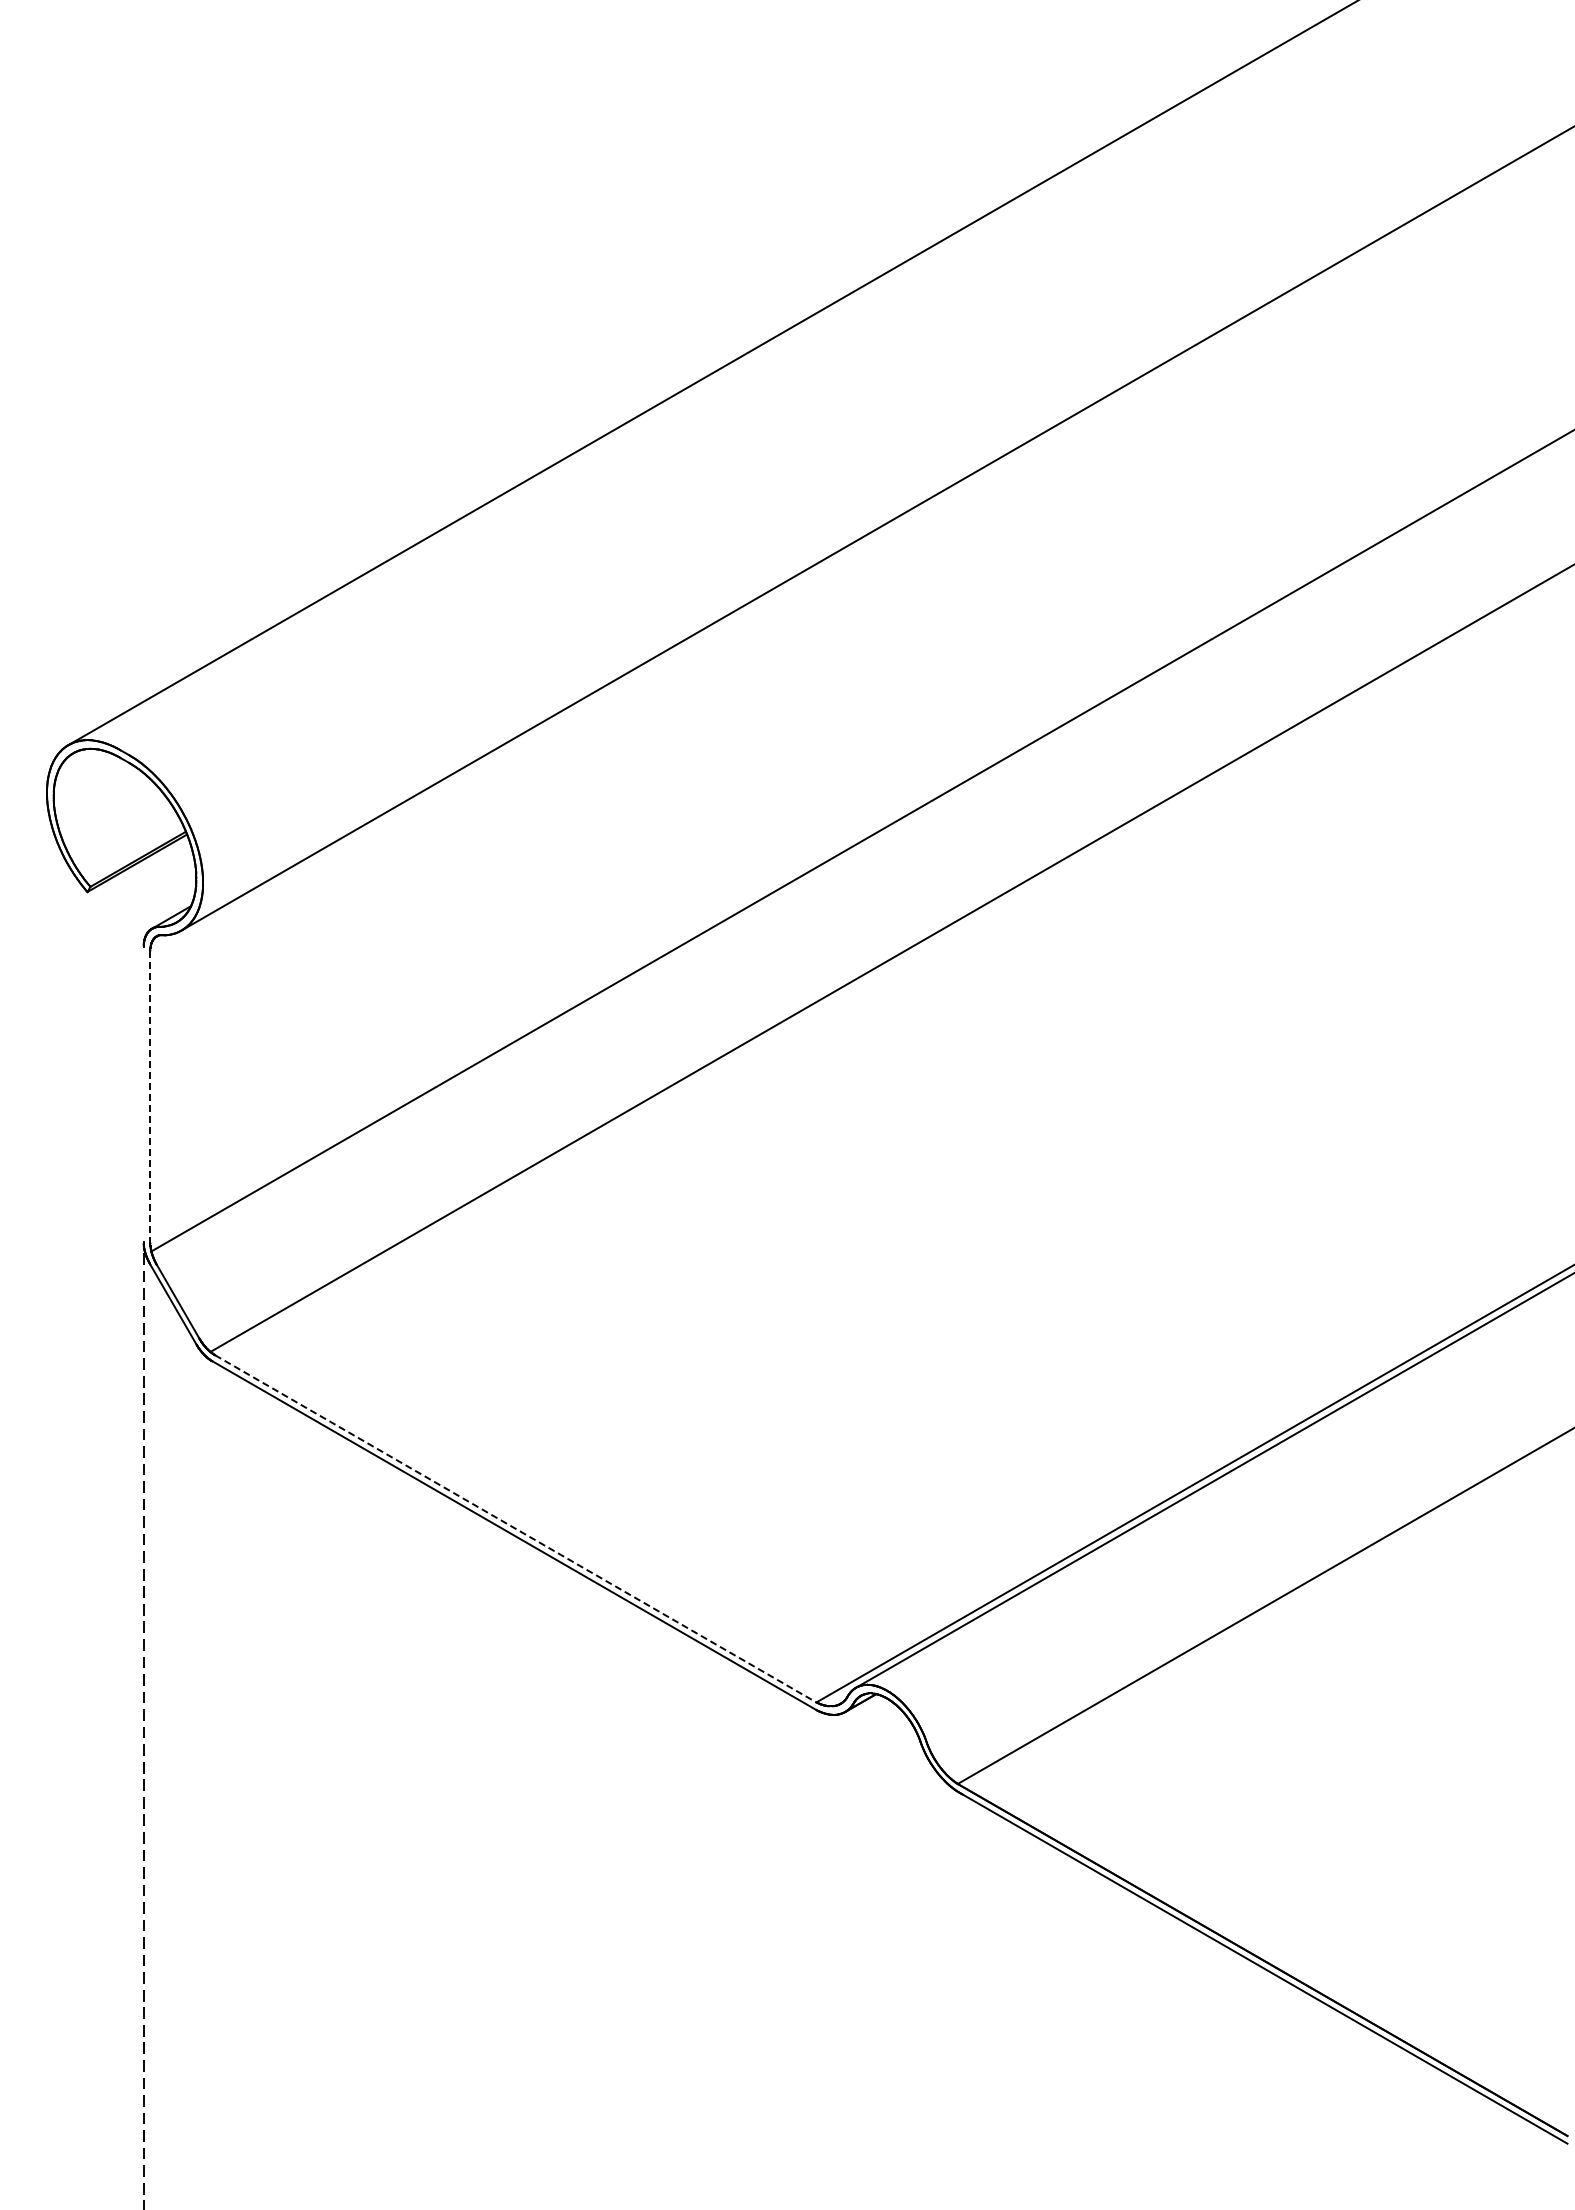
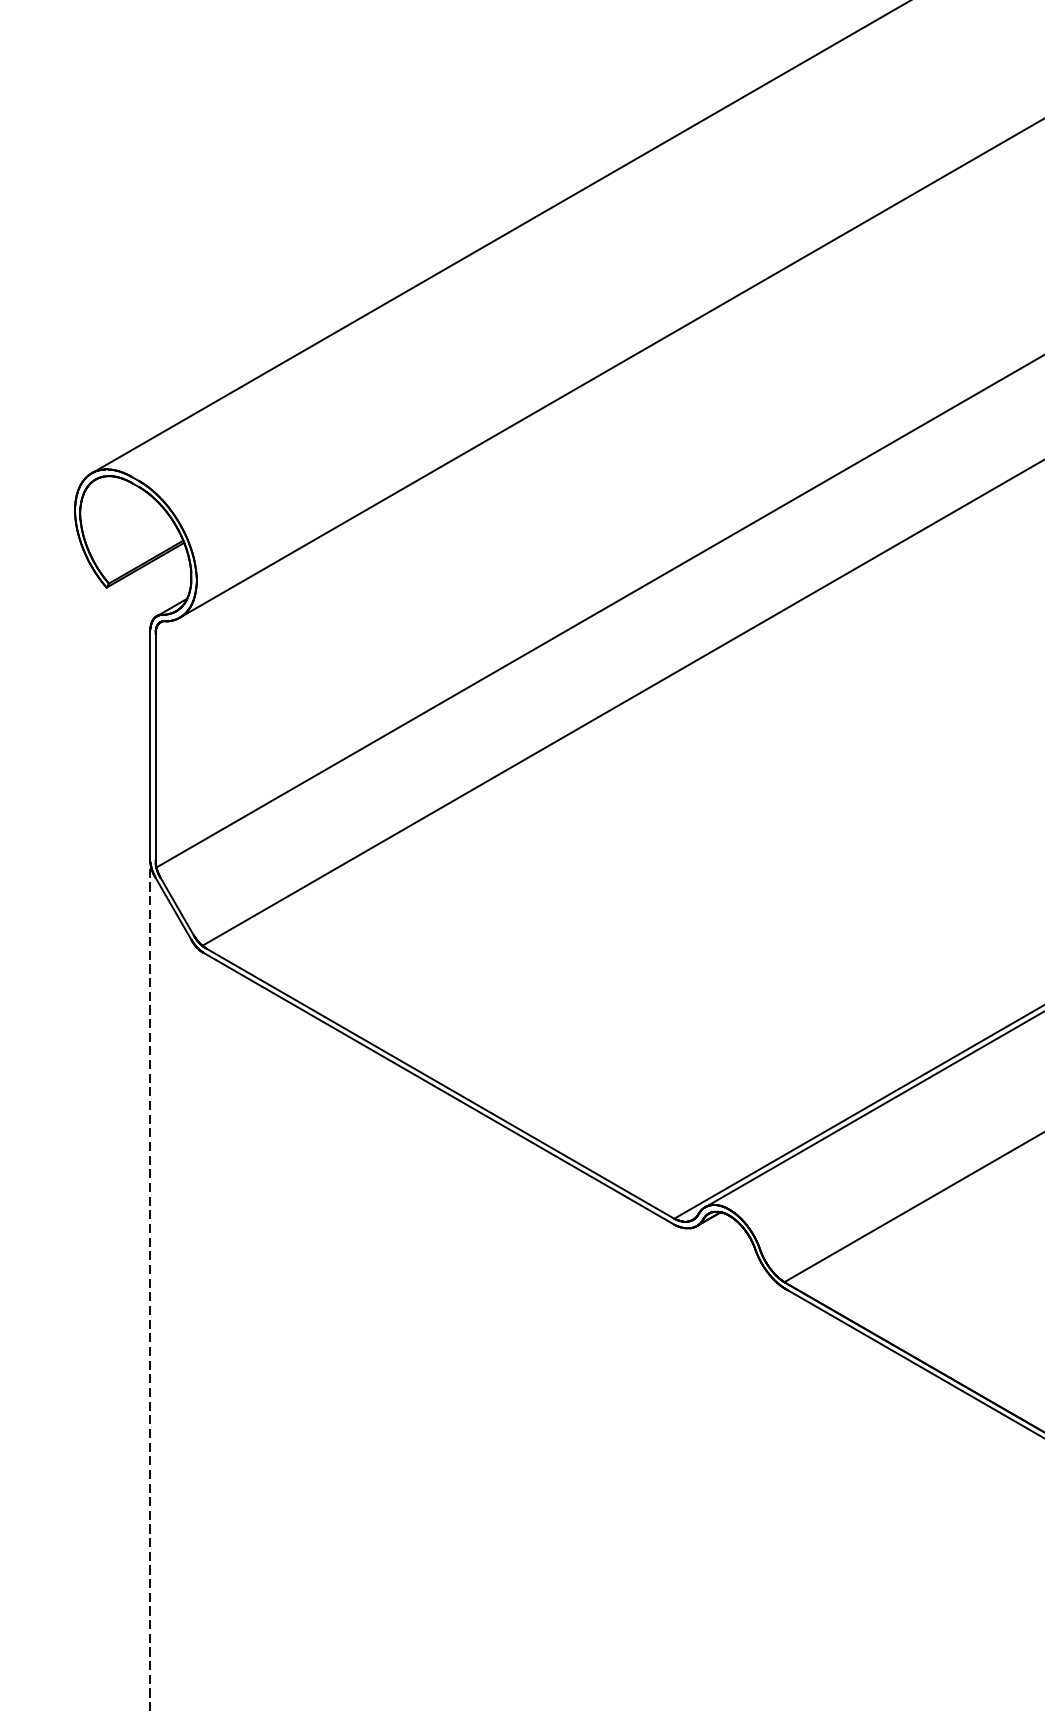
line: (143, 1094) -> (150, 745), added
line: (150, 1097) -> (155, 747), dashed -> solid
line: (516, 1529) -> (440, 1084), dashed -> solid

